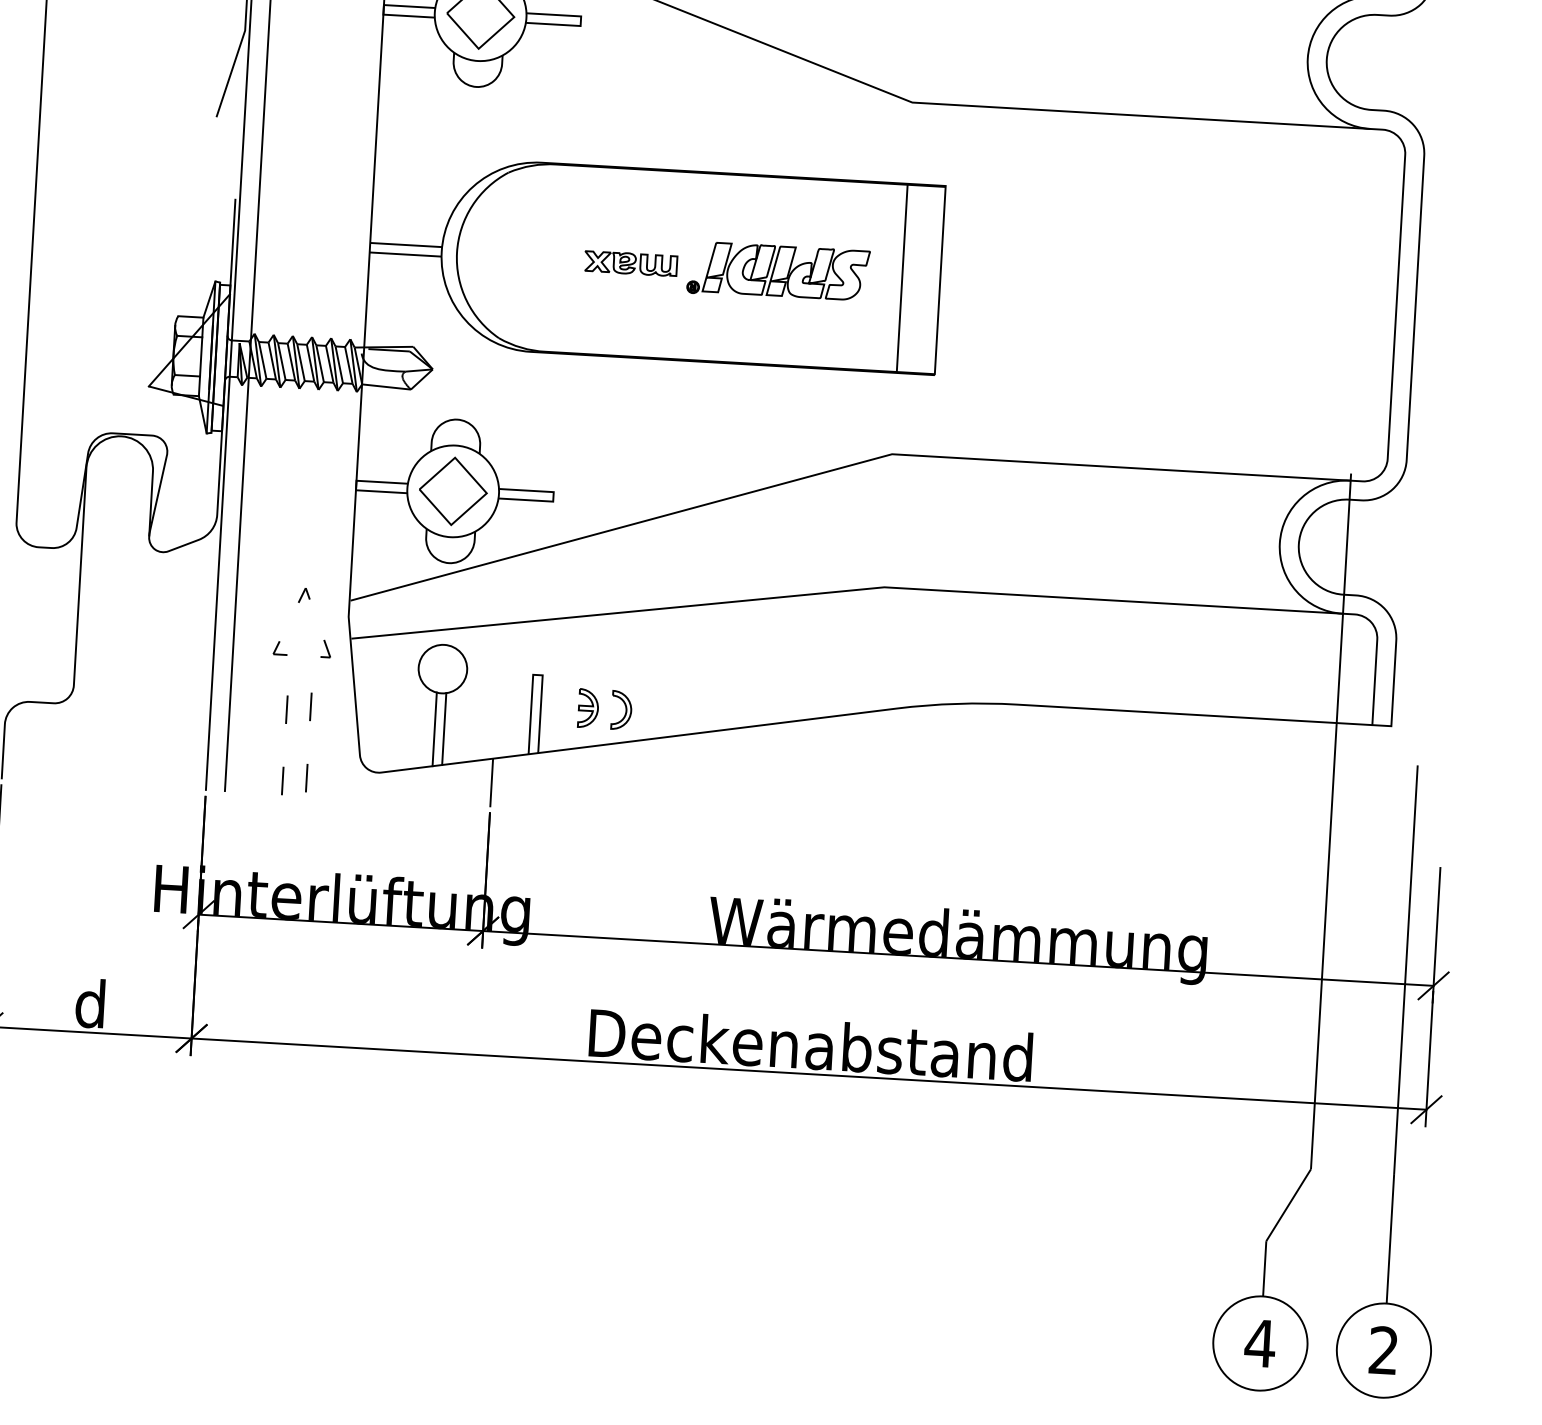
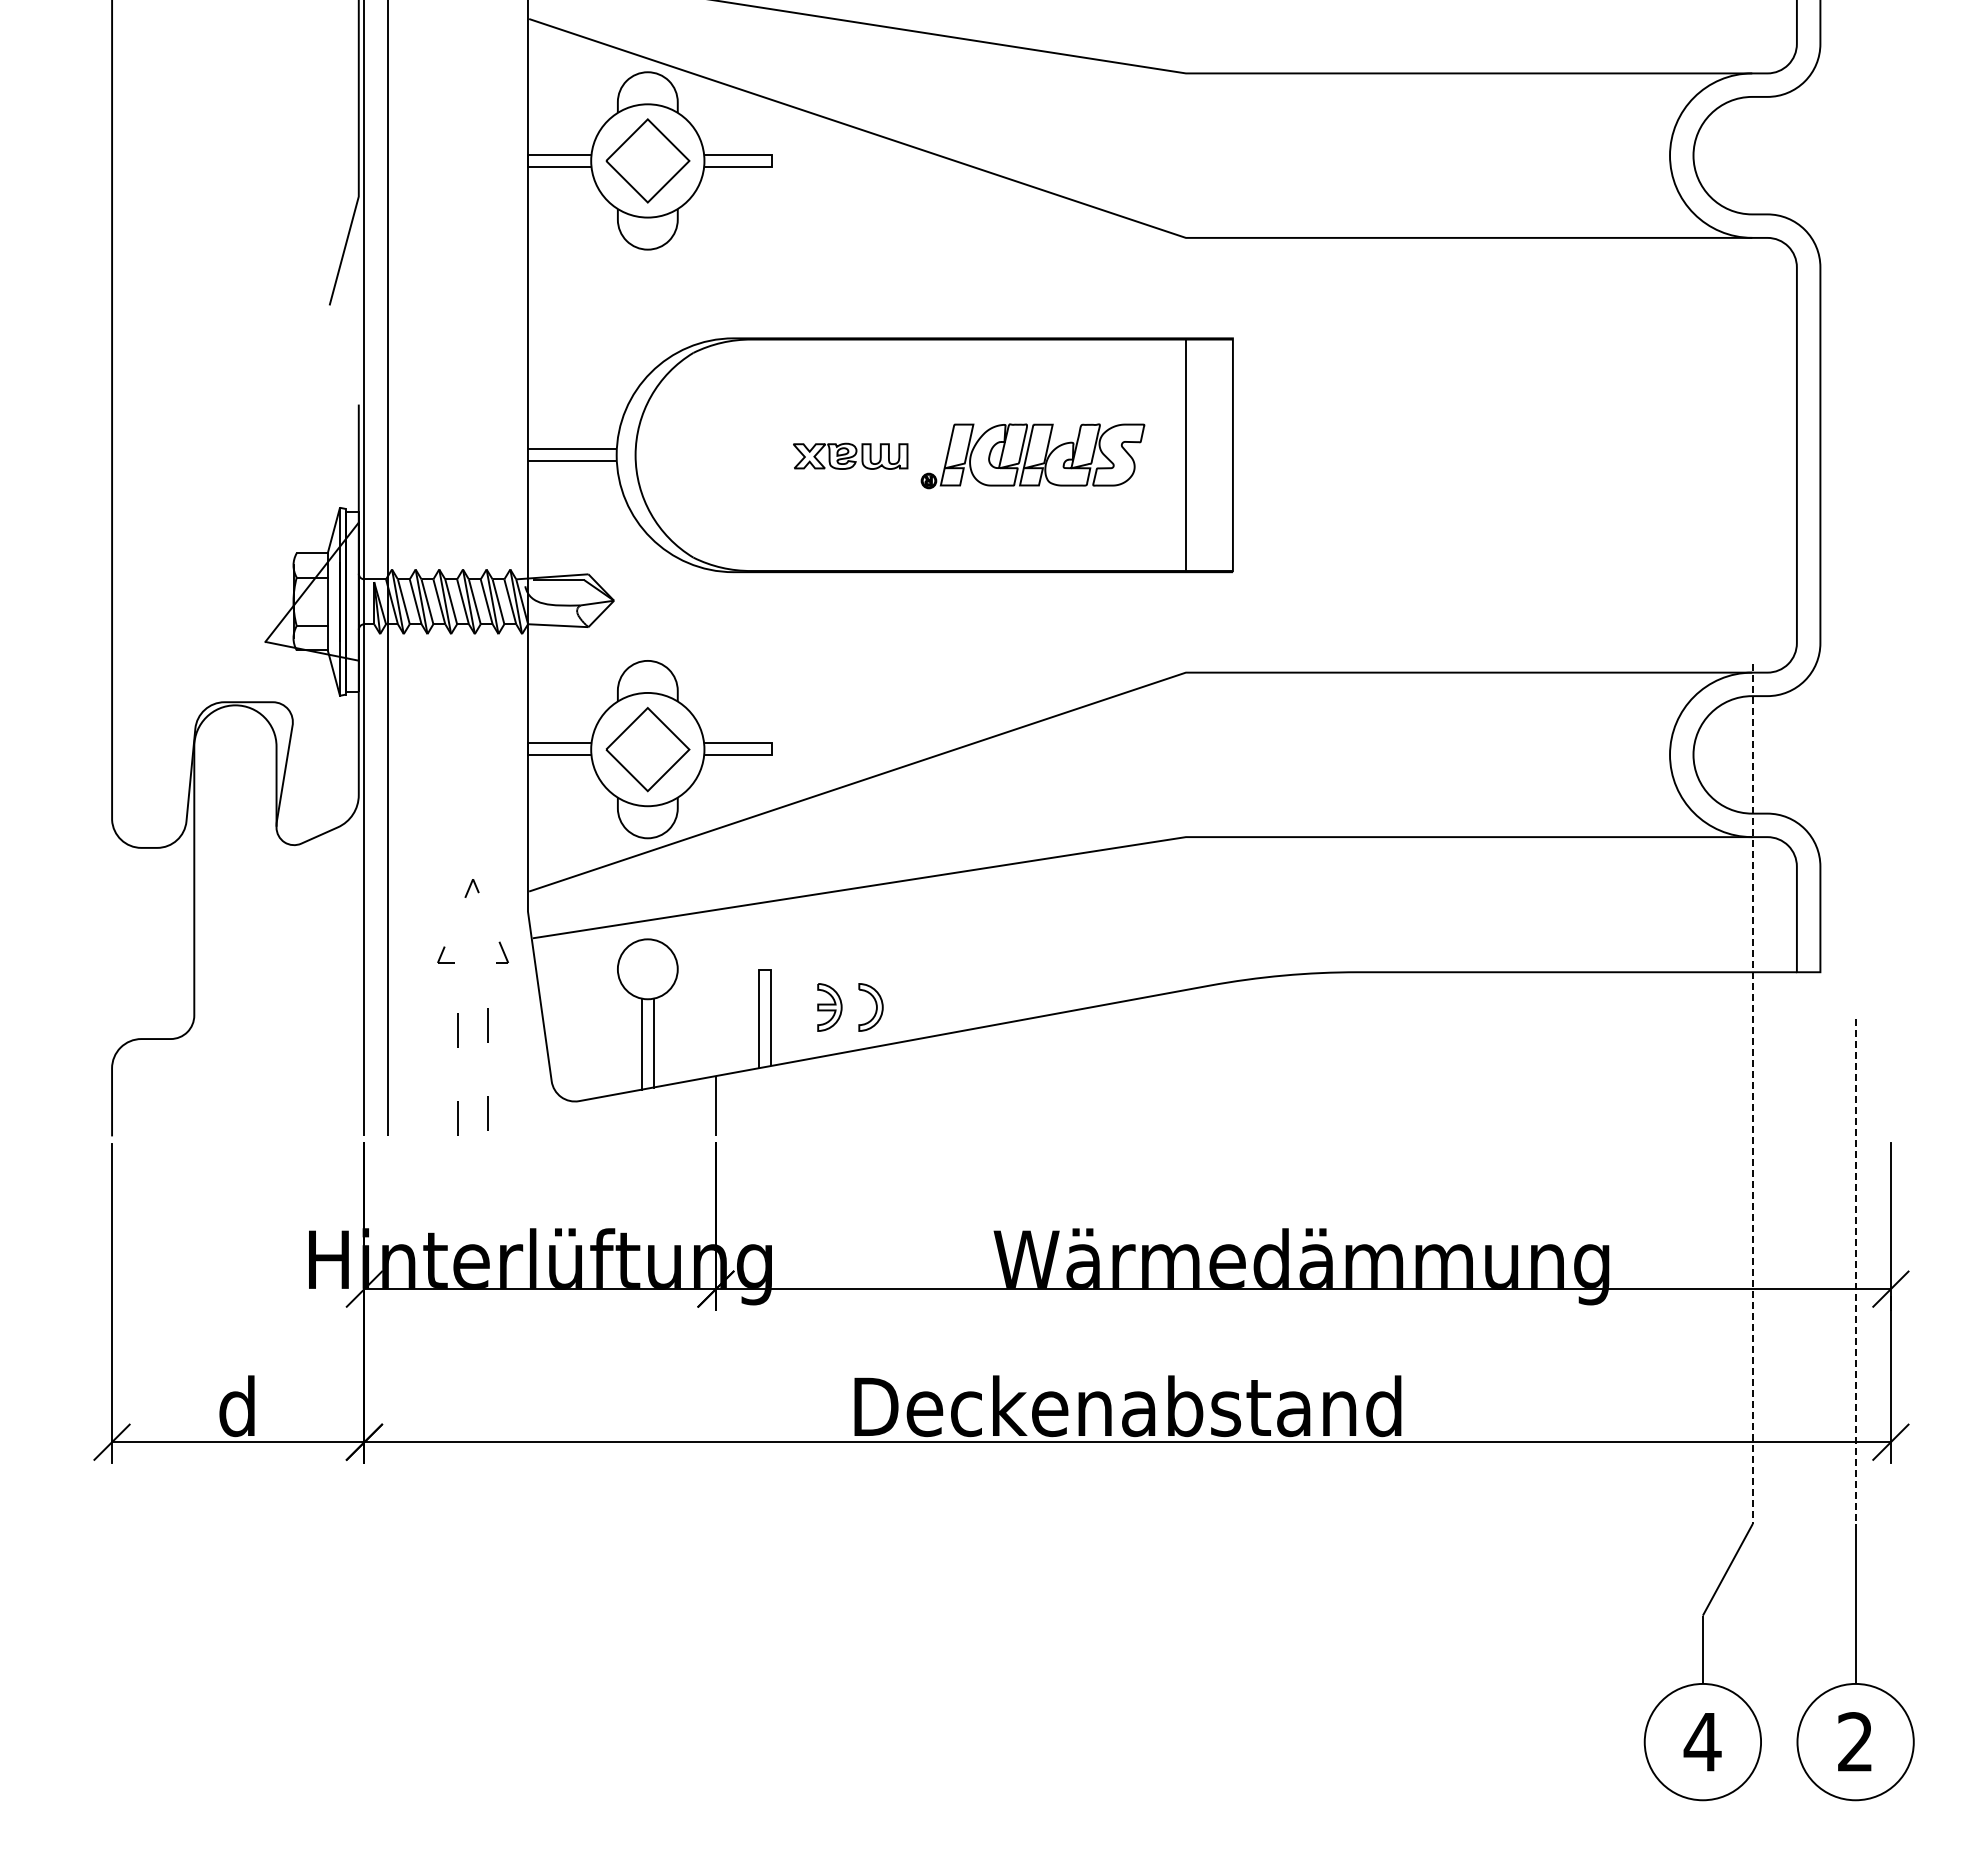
line: (1330, 821) -> (1752, 1094), solid -> dashed
line: (1405, 969) -> (1855, 1271), solid -> dashed

